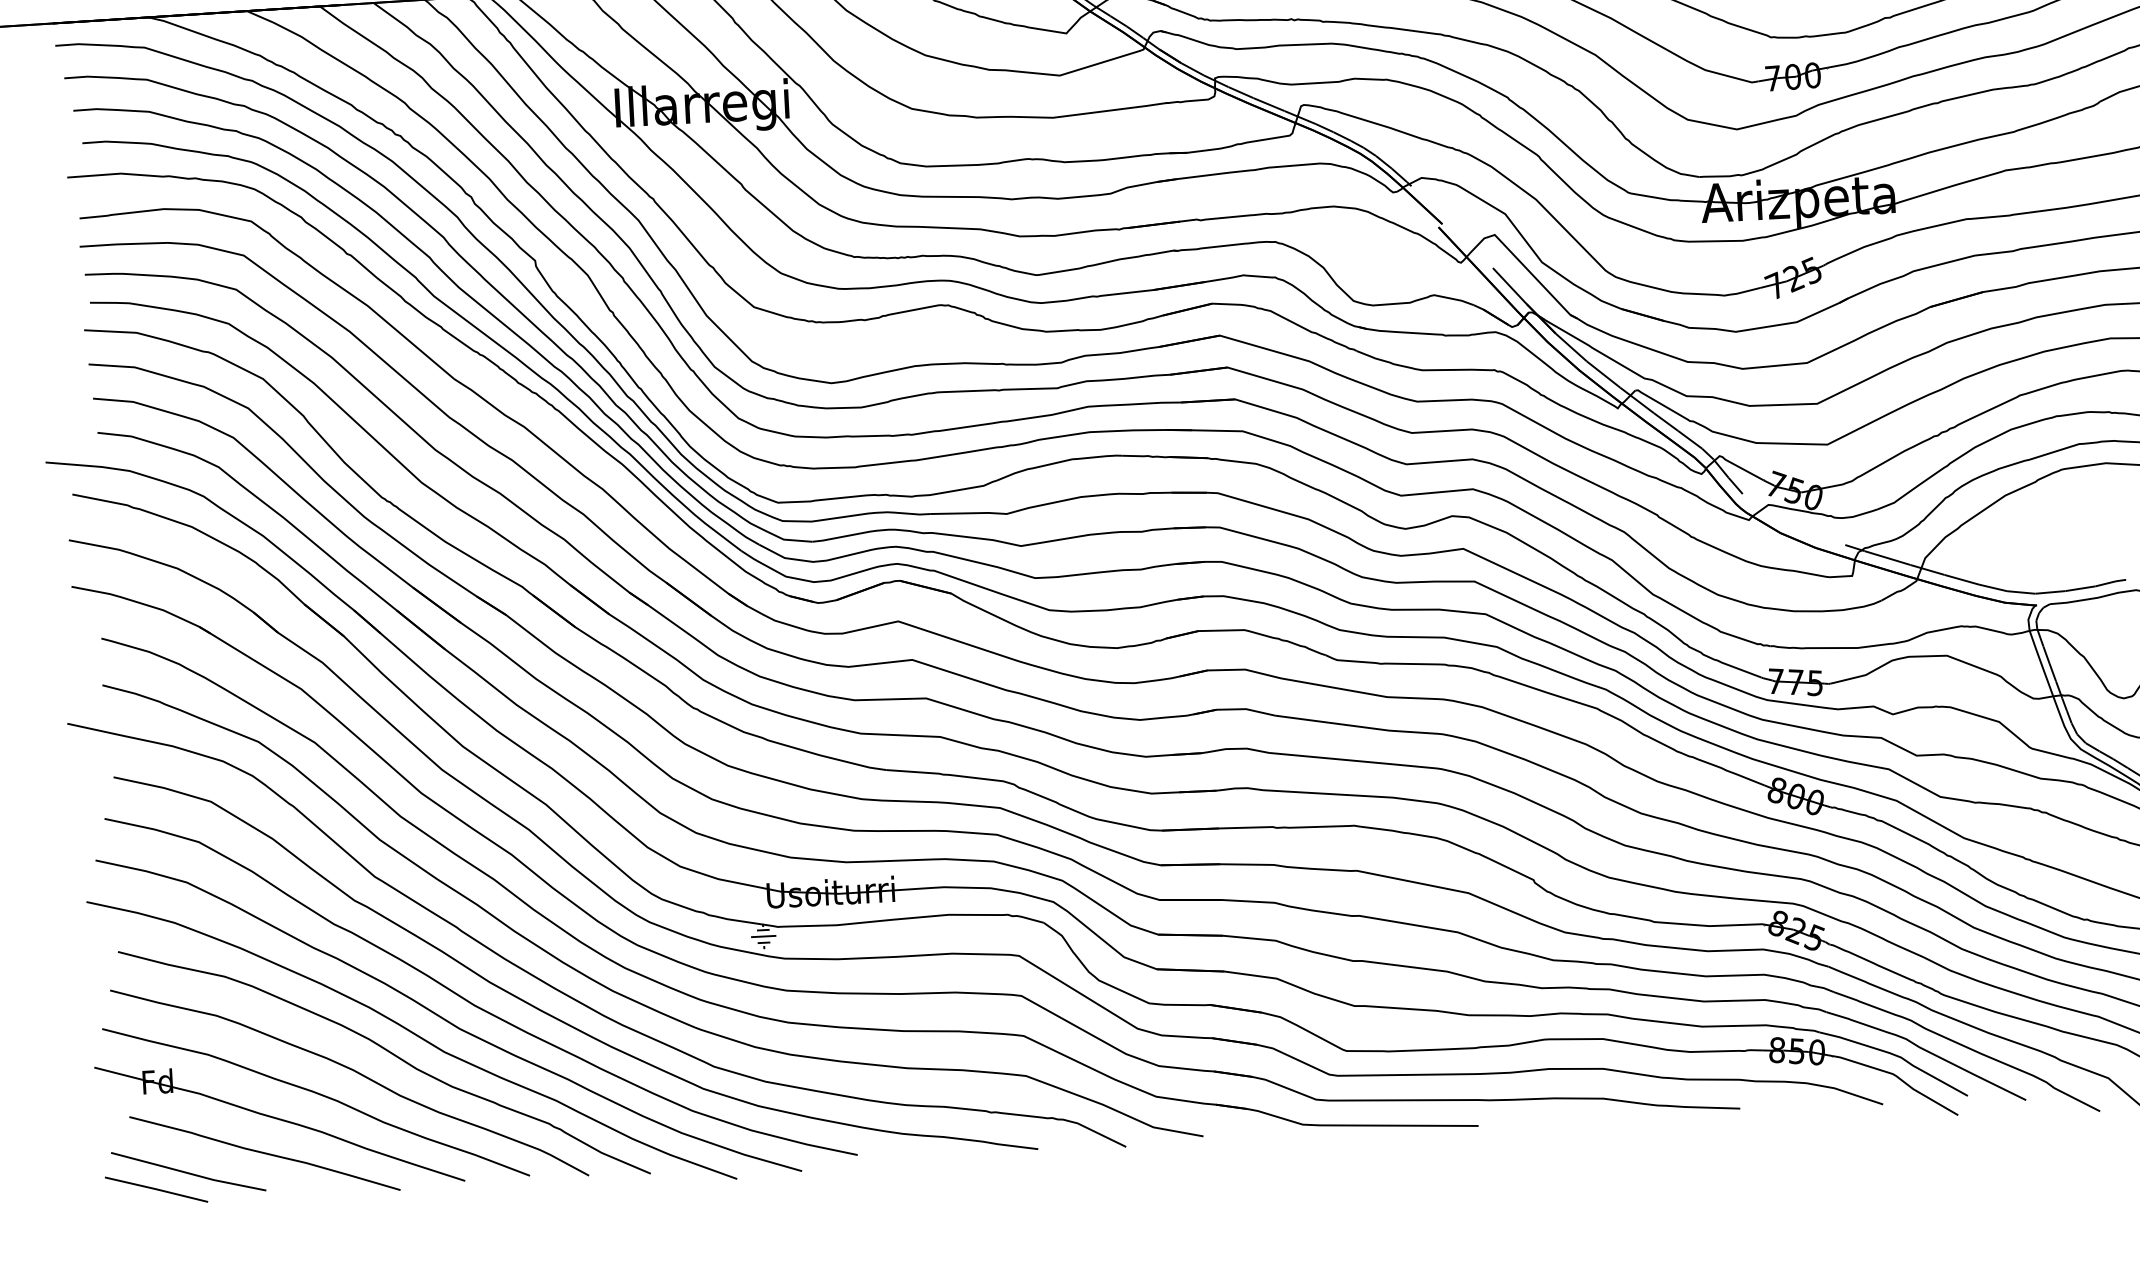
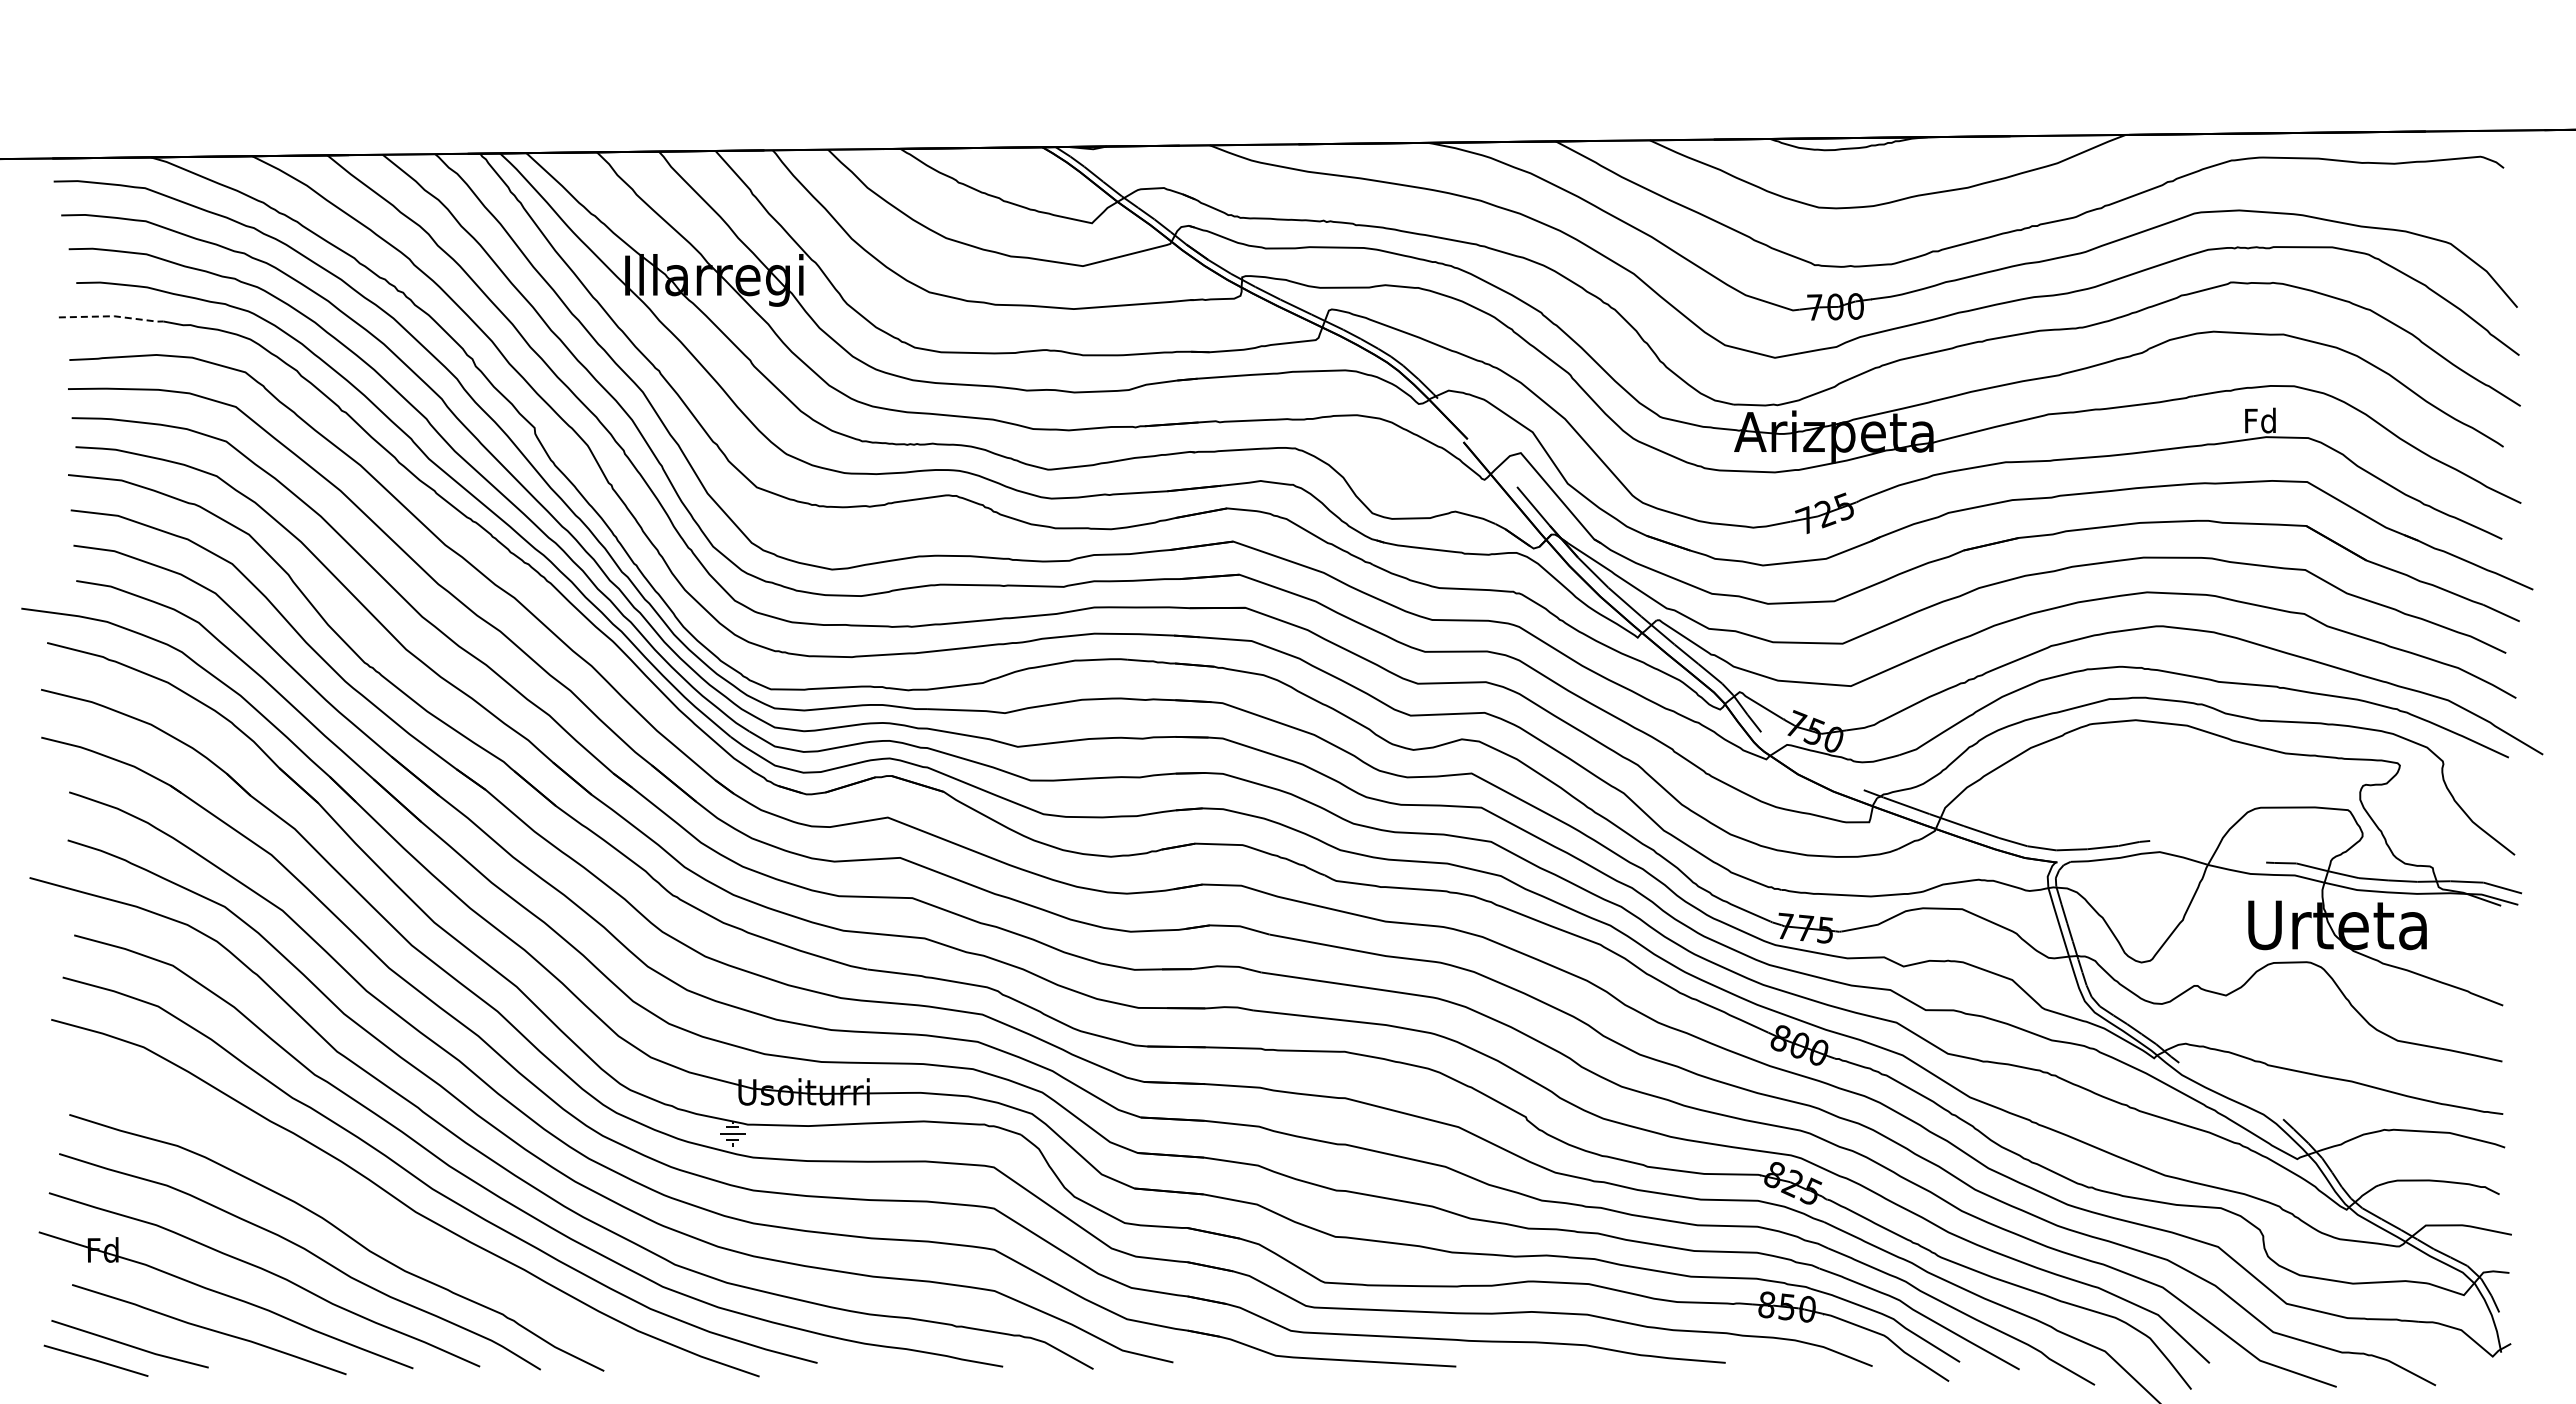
line: (120, 173) -> (113, 316), solid -> dashed
curve: (414, 1035) -> (369, 1216), removed

